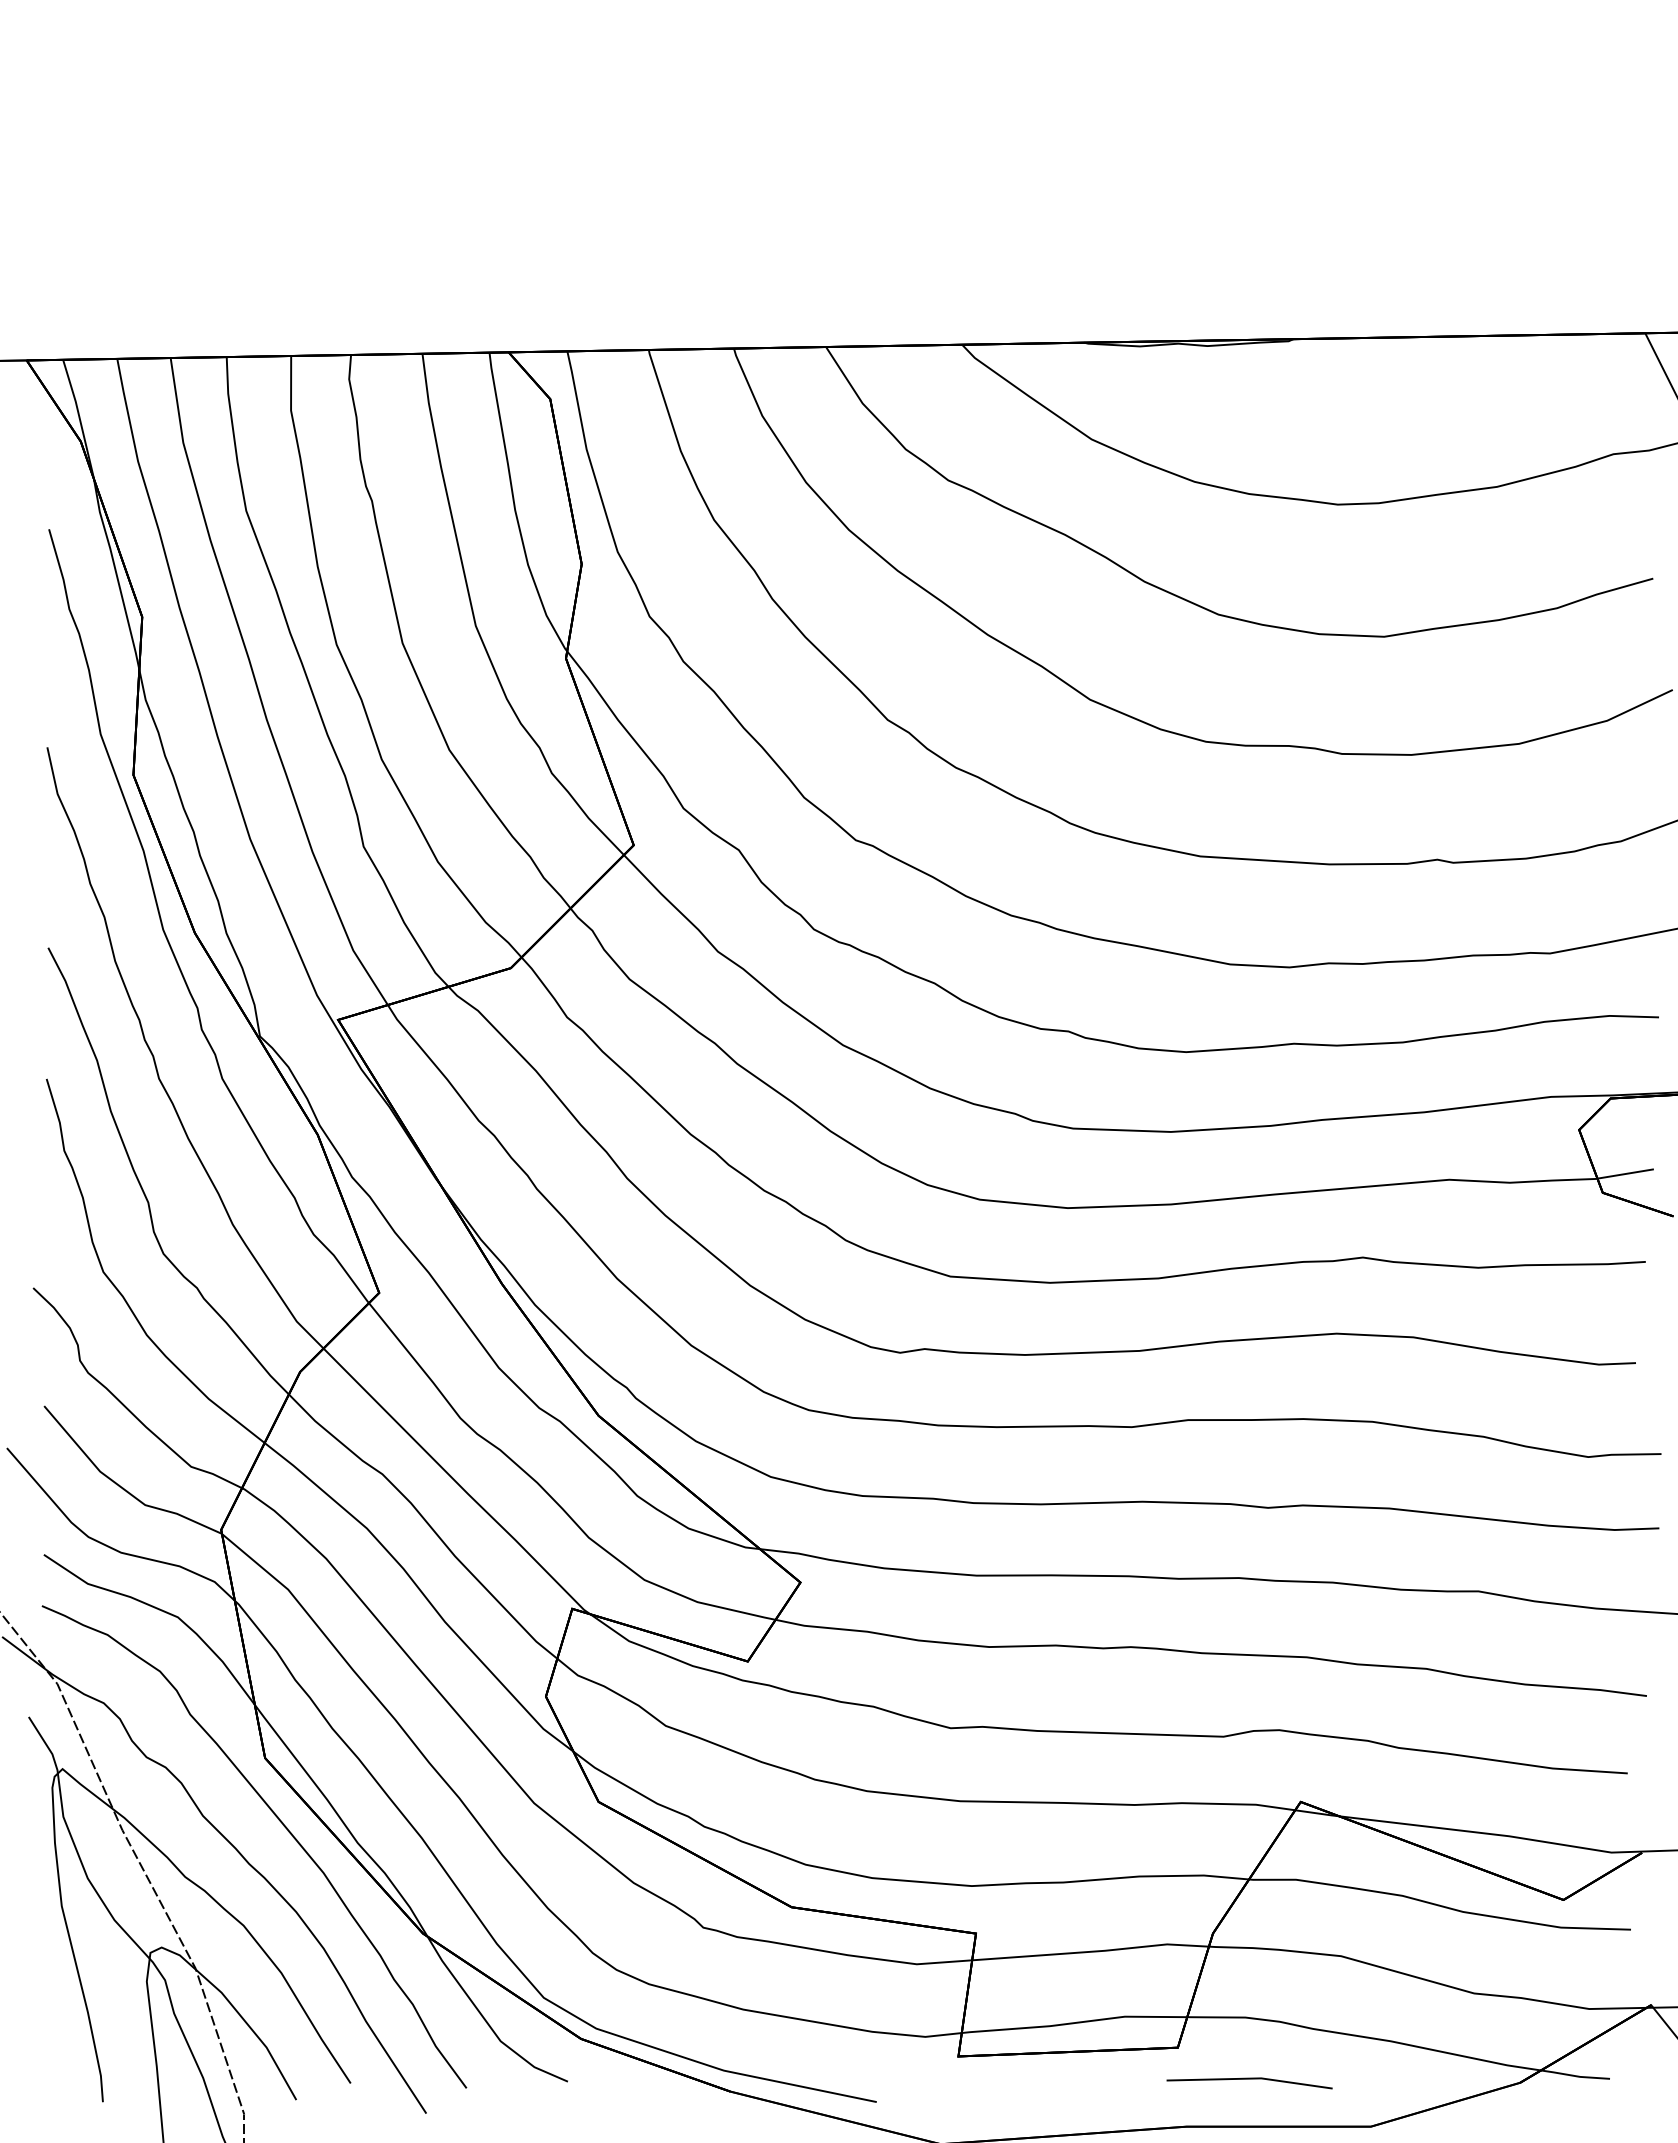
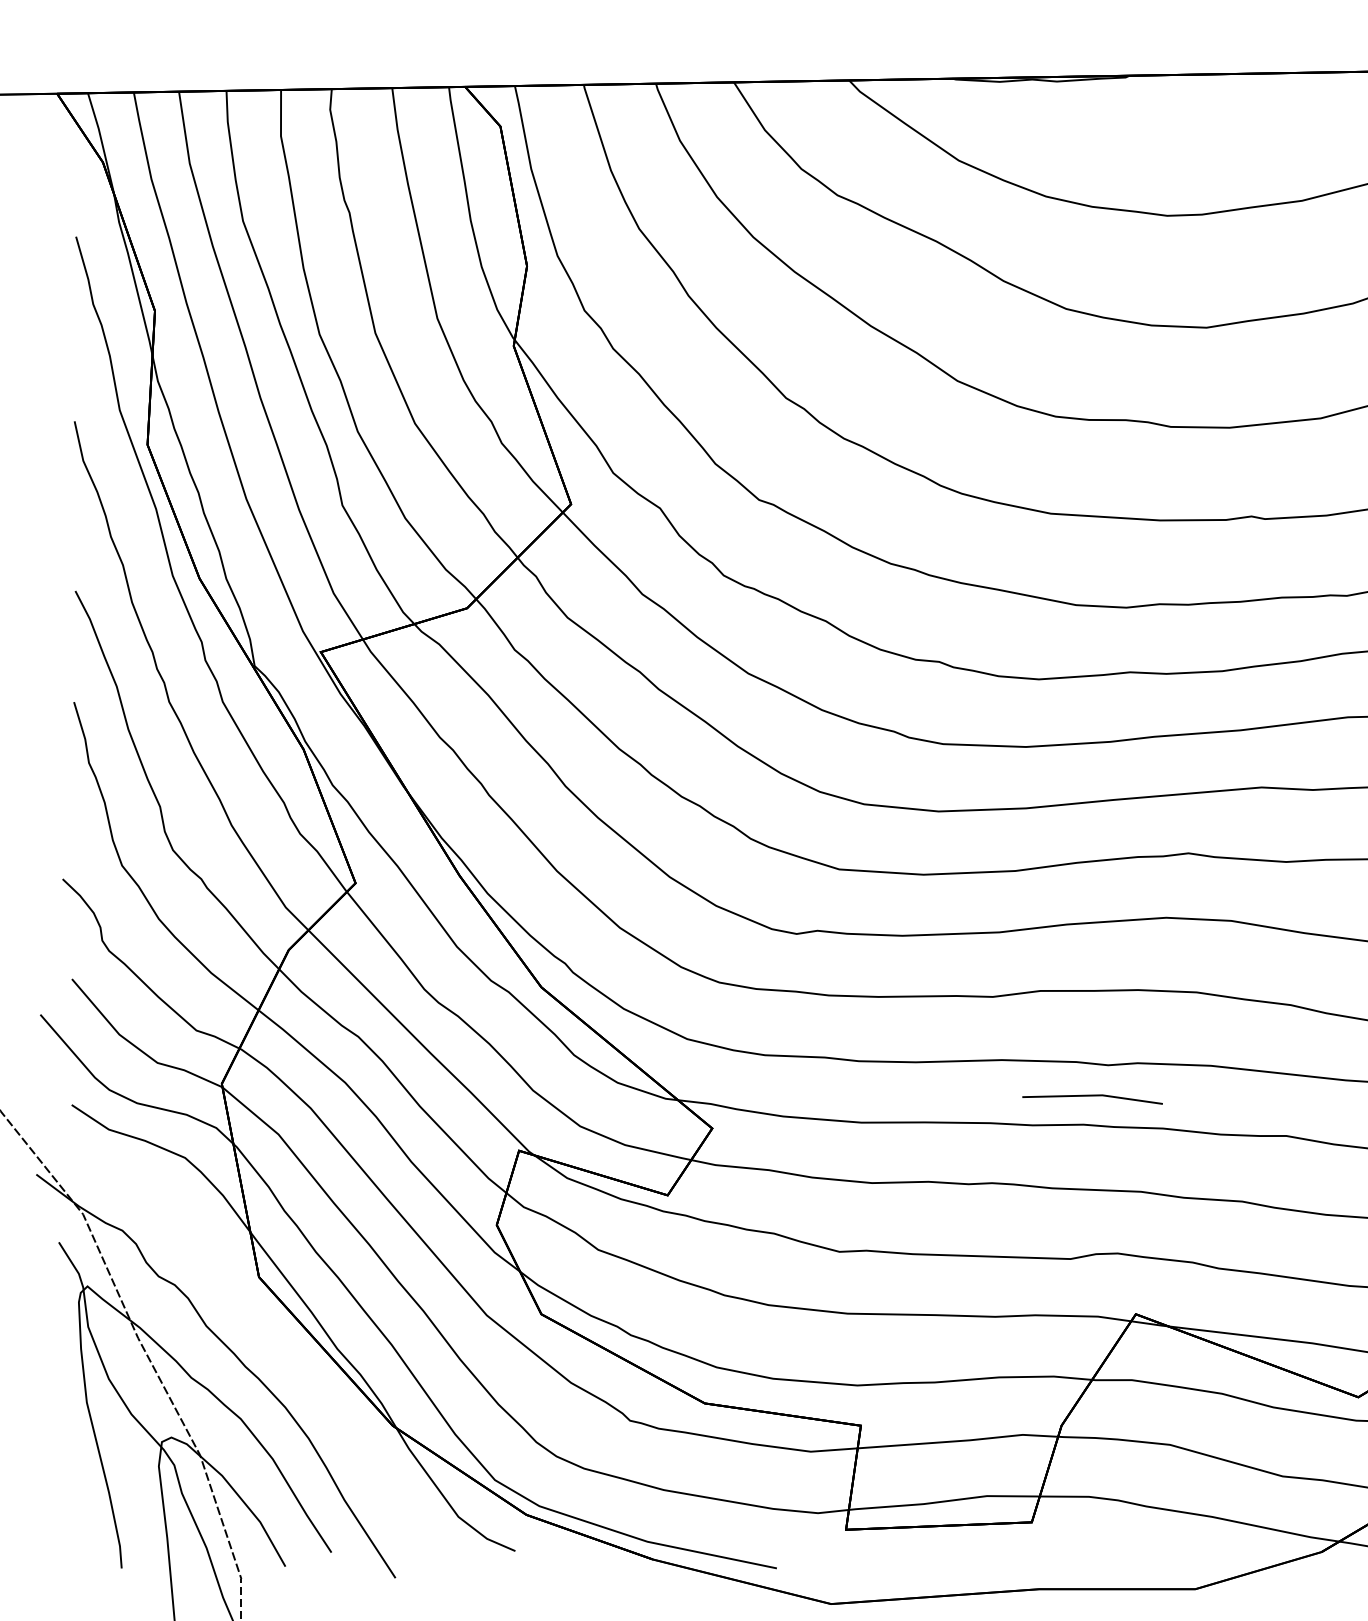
curve: (283, 1826) -> (274, 1335), removed
line: (1249, 2079) -> (1092, 1096), moved

